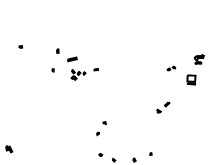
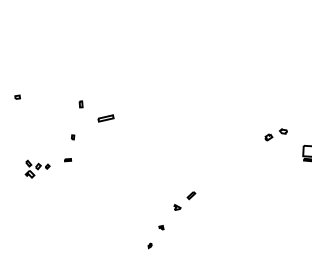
part: (171, 68) -> (276, 134), size x1.67
part: (84, 74) -> (48, 168), moved
part: (163, 107) -> (185, 200), moved

